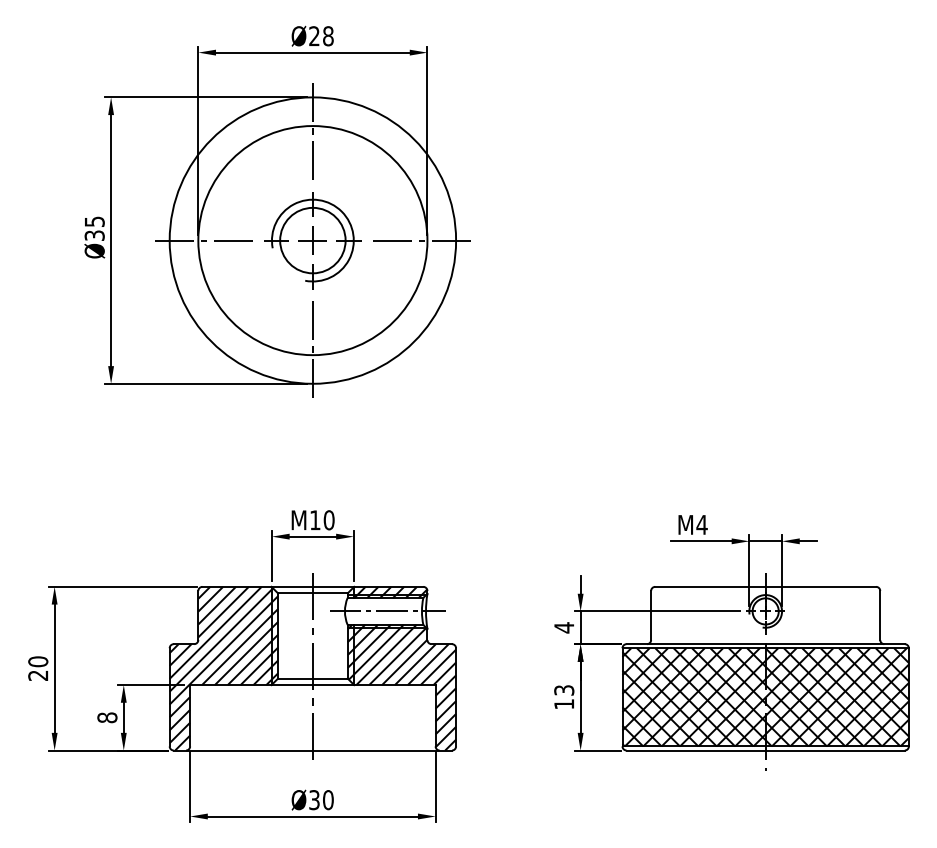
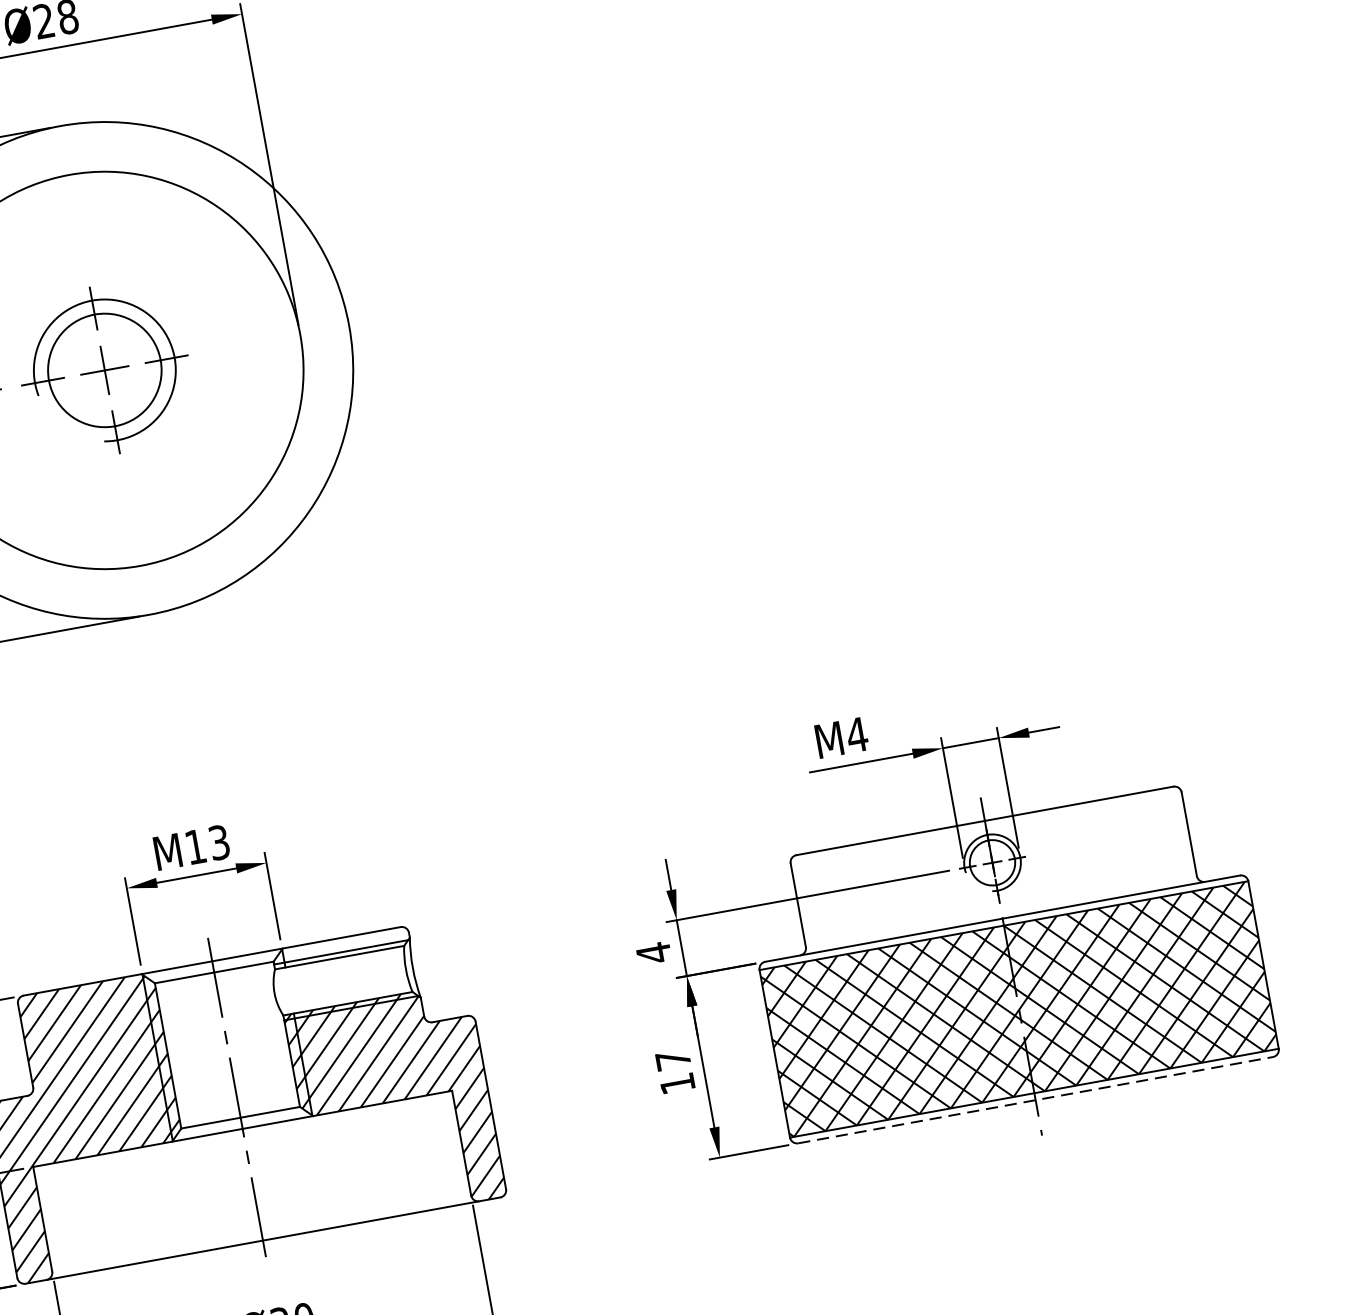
line: (312, 130) -> (70, 182), removed
line: (423, 240) -> (293, 335), removed
line: (312, 350) -> (138, 558), removed
text: (328, 520) -> (218, 843), M10 -> M13
hatch: (390, 591) -> (346, 945), removed
line: (387, 611) -> (347, 980), removed
text: (564, 690) -> (673, 1060), 13 -> 17
line: (766, 750) -> (1037, 1099), solid -> dashed

